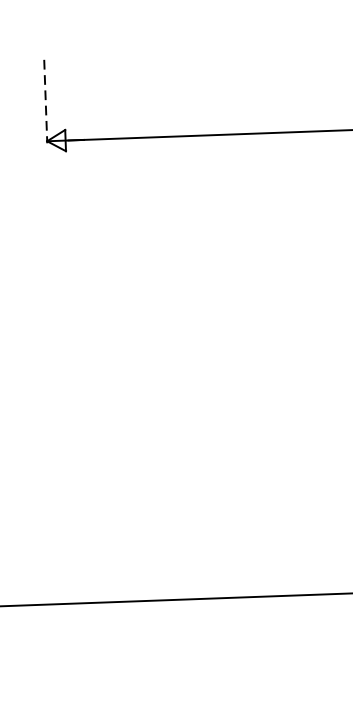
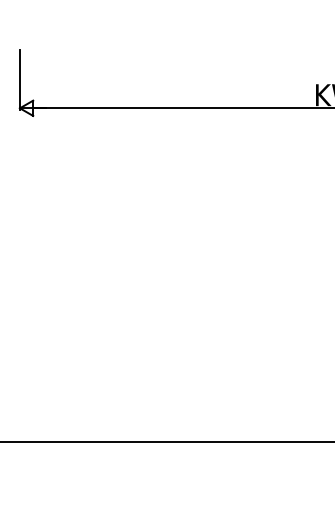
line: (45, 102) -> (19, 80), dashed -> solid

